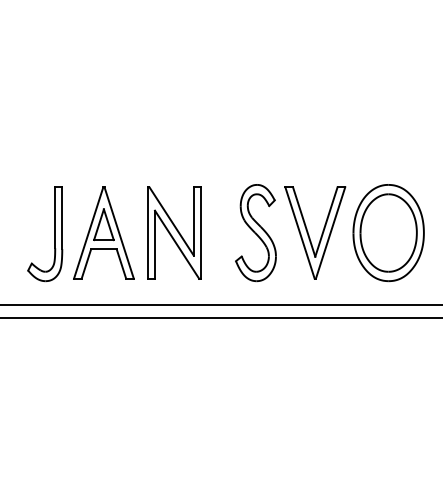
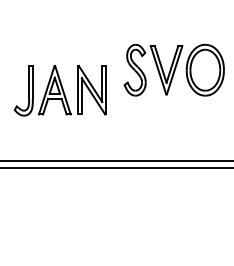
part: (328, 231) -> (173, 69), moved
part: (112, 233) -> (59, 90), moved

